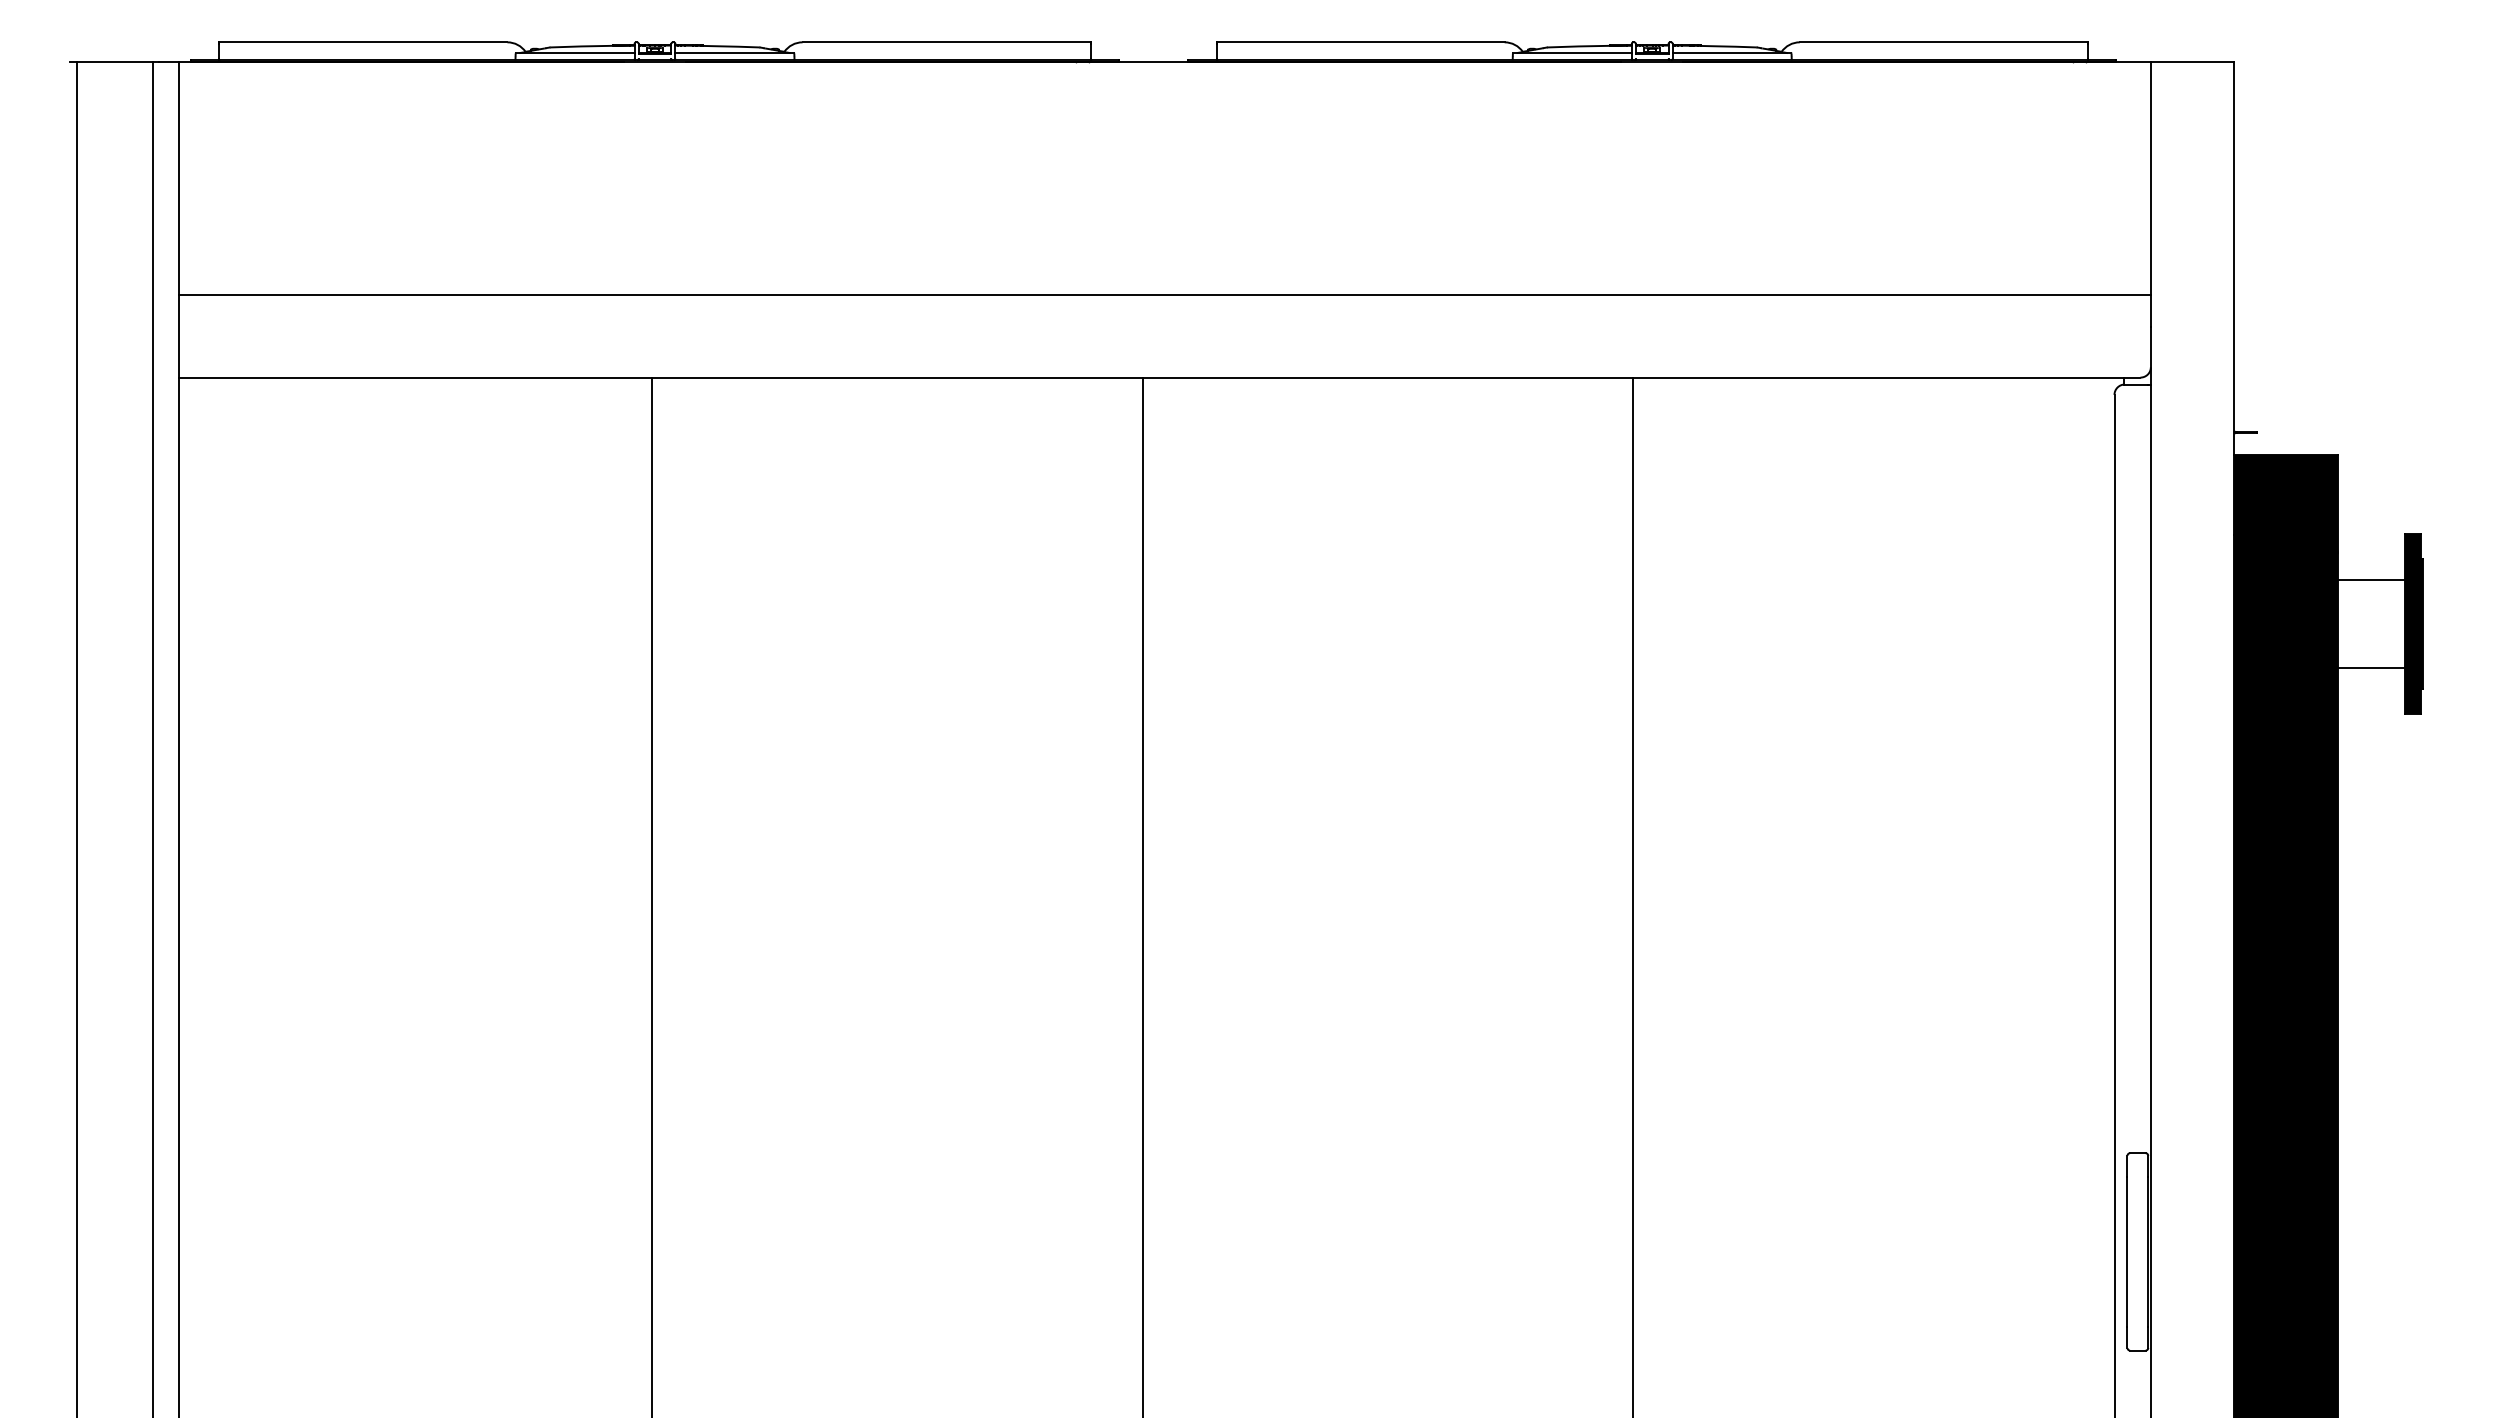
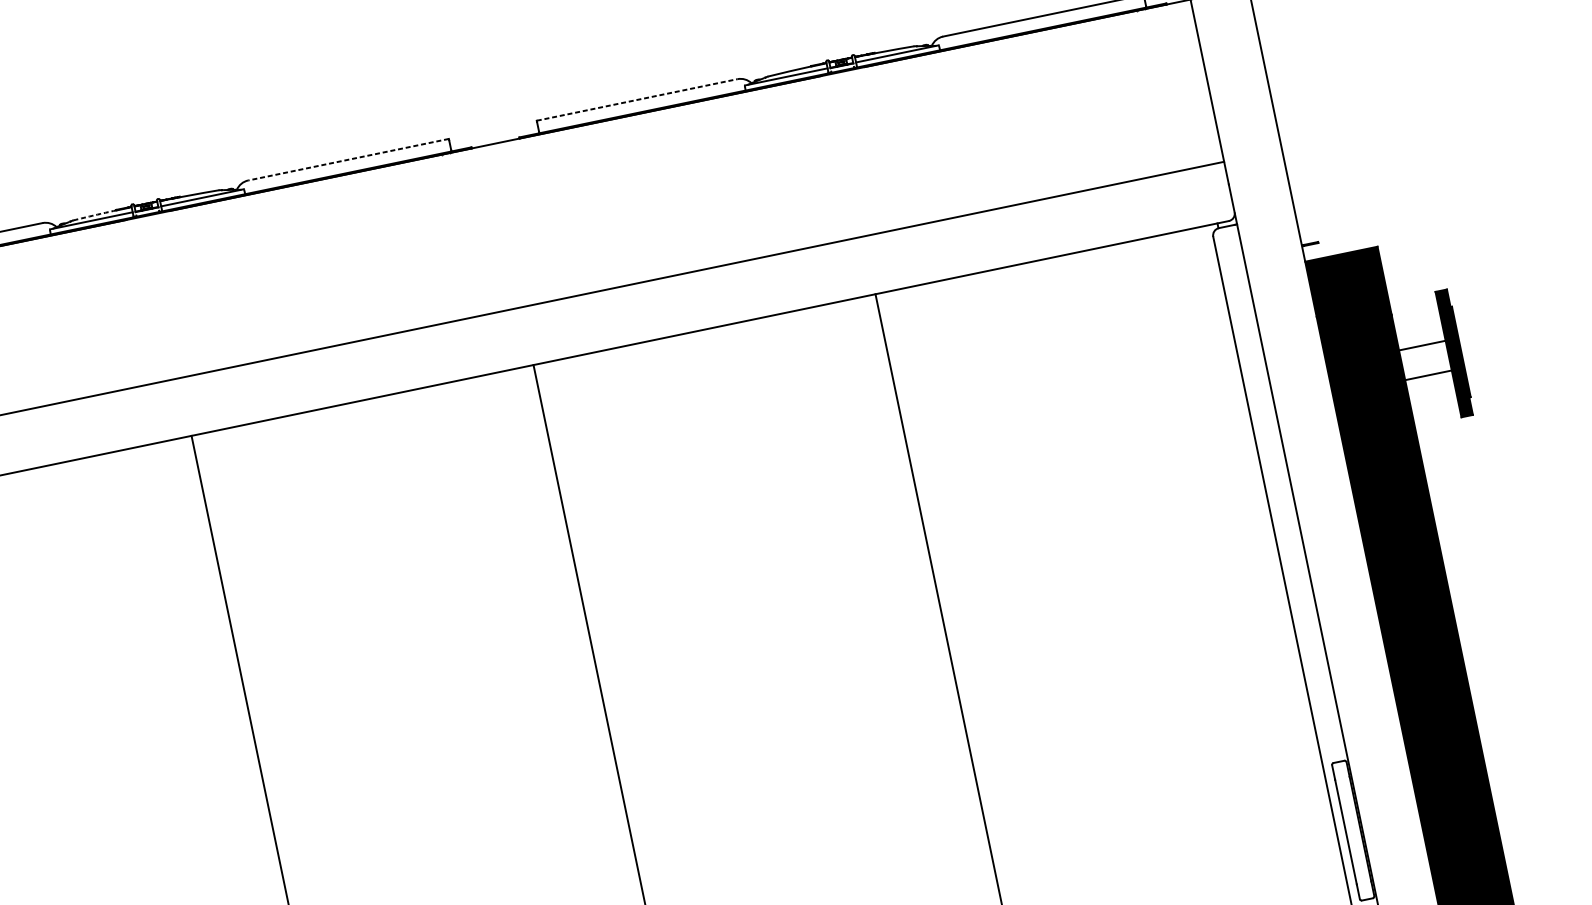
line: (946, 42) -> (348, 159), solid -> dashed
line: (1360, 42) -> (637, 100), solid -> dashed
arc: (581, 46) -> (94, 215), solid -> dashed
line: (2370, 579) -> (1427, 375), moved
line: (2370, 668) -> (1421, 345), moved

